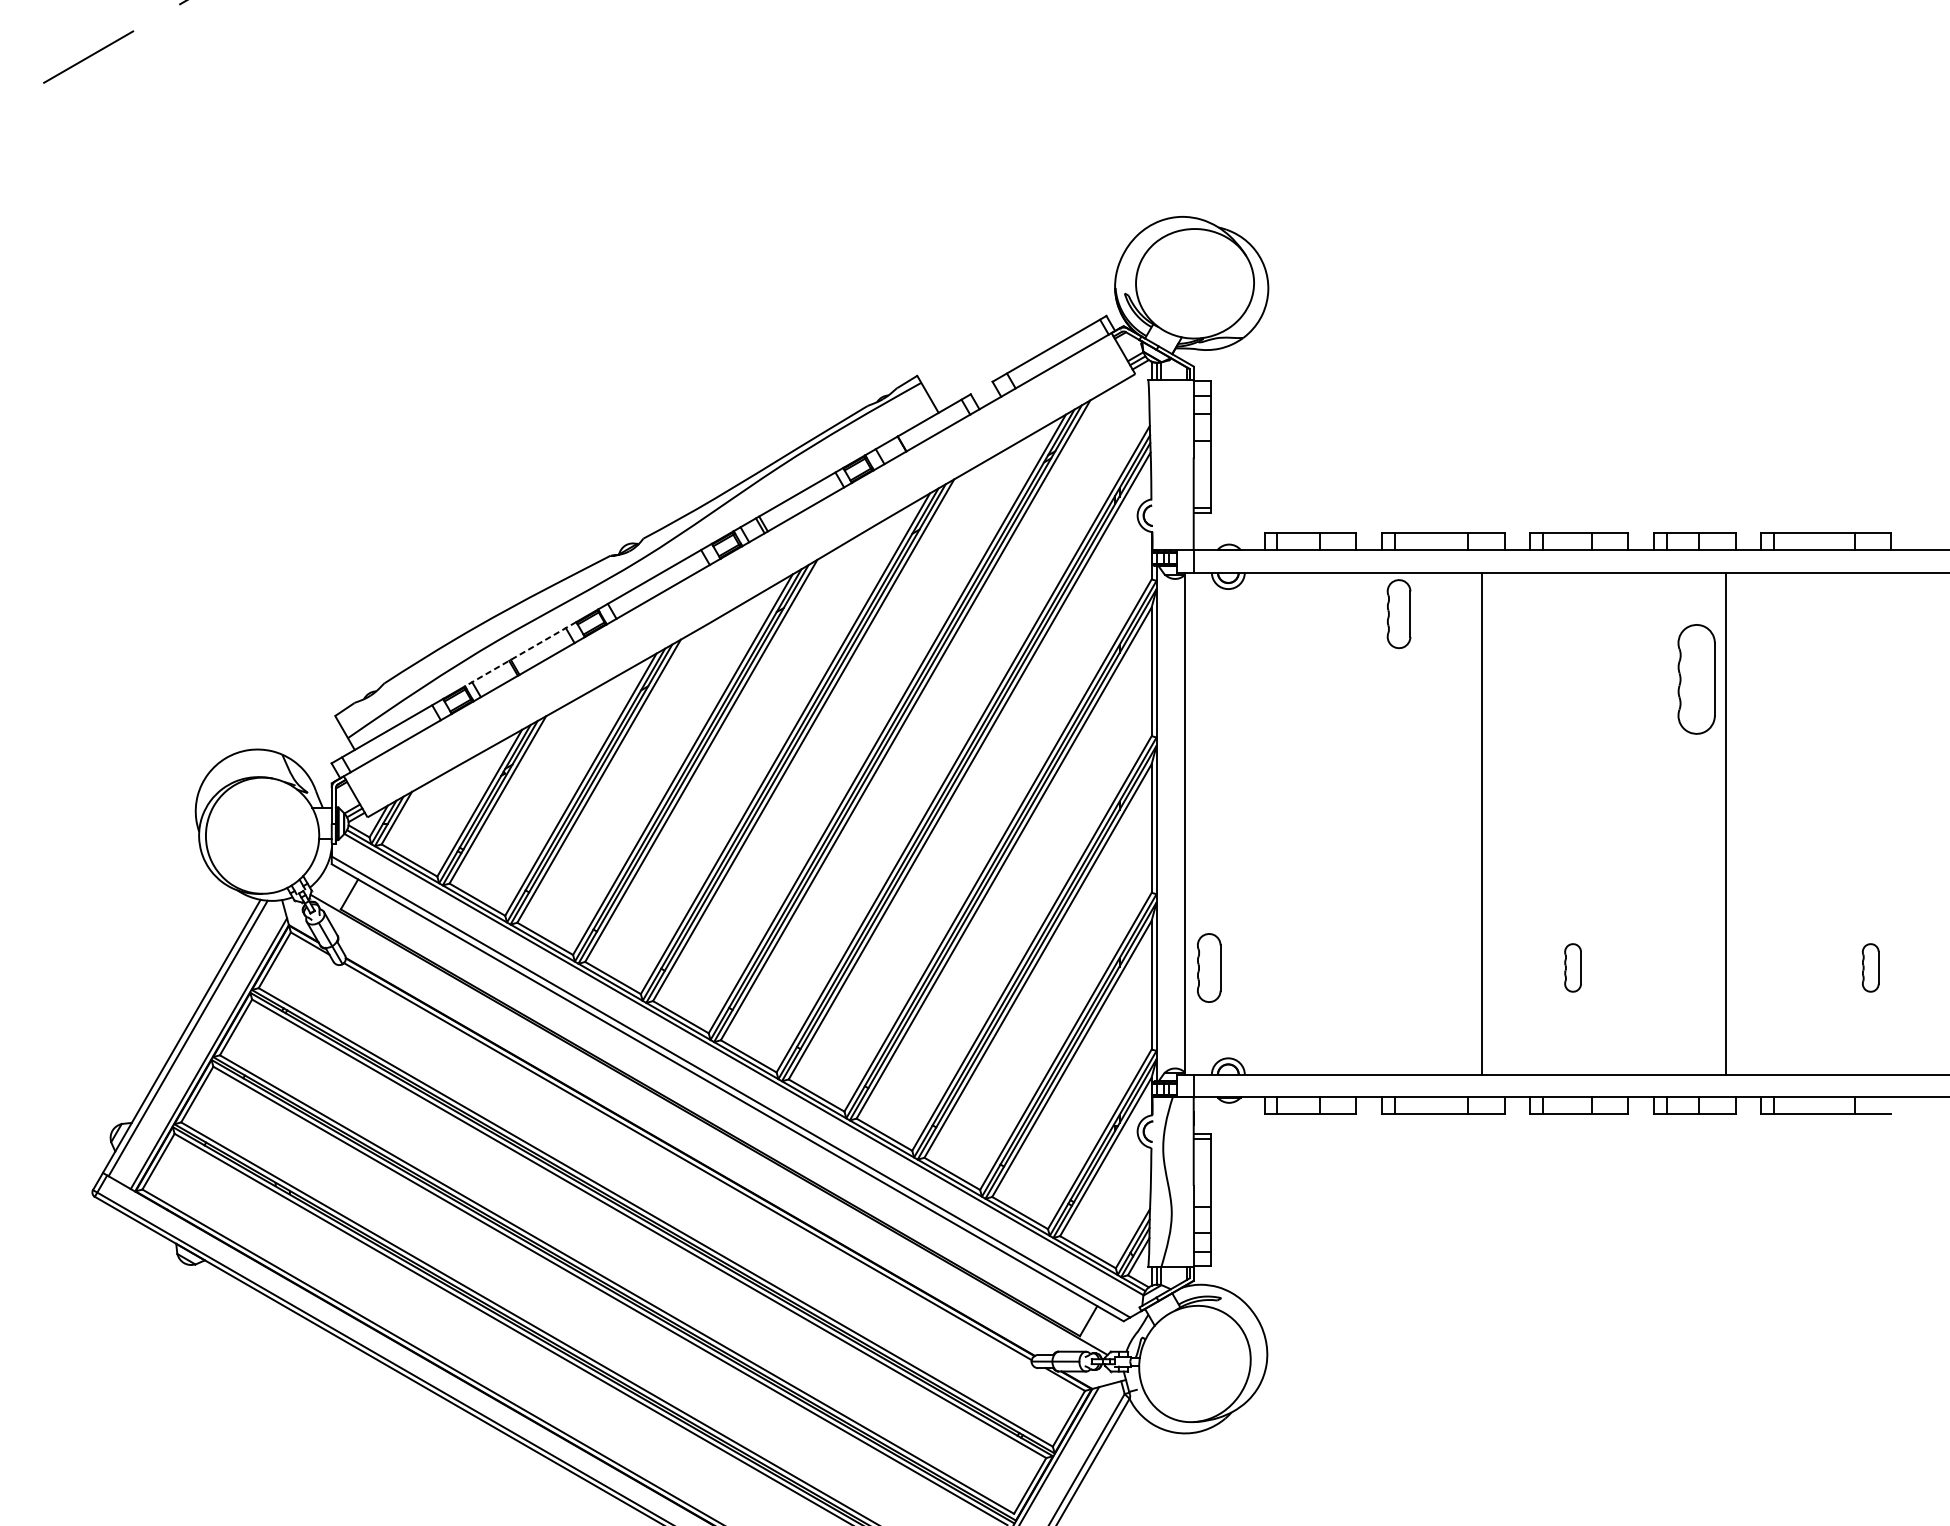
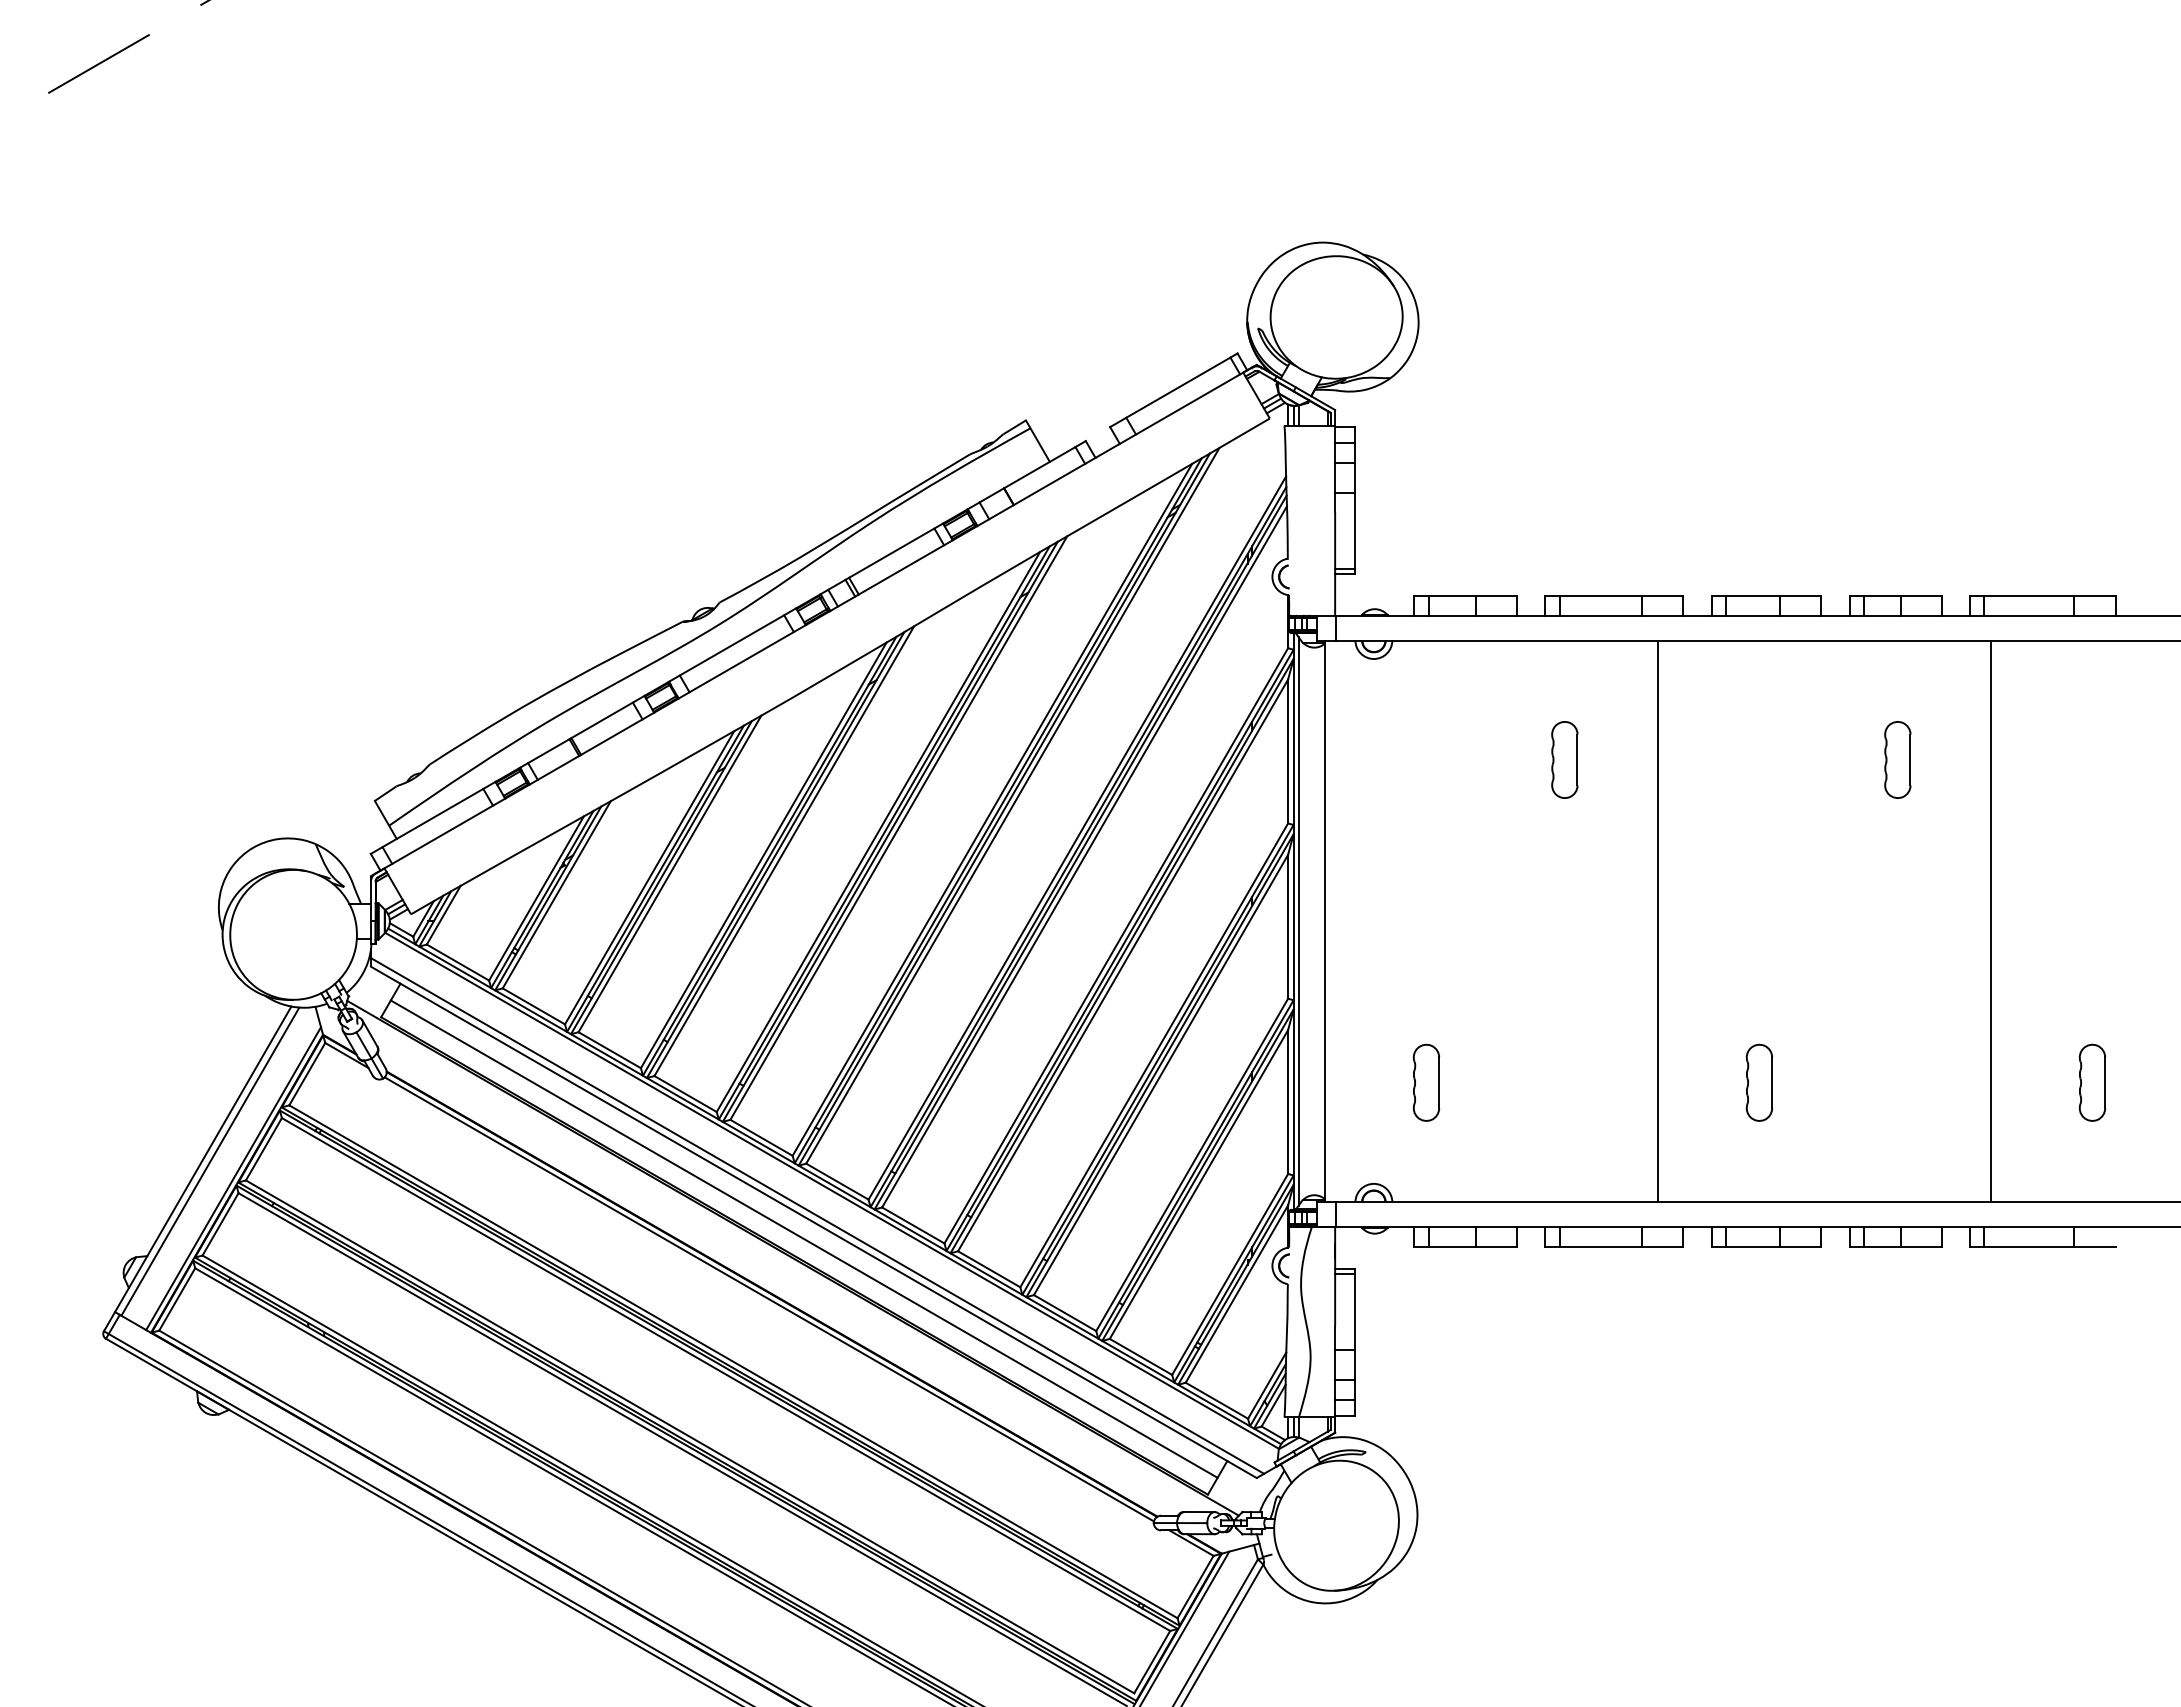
part: (1398, 613) -> (1564, 759), moved
line: (520, 653) -> (582, 731), dashed -> solid
part: (1696, 678) -> (1897, 759), size x0.62
line: (1160, 823) -> (1298, 921), added
line: (1725, 823) -> (1991, 921), moved
part: (1209, 967) -> (1426, 1082), moved
part: (1573, 967) -> (1759, 1082), size x1.43
part: (1870, 967) -> (2092, 1082), size x1.43
line: (718, 1107) -> (803, 1238), added

